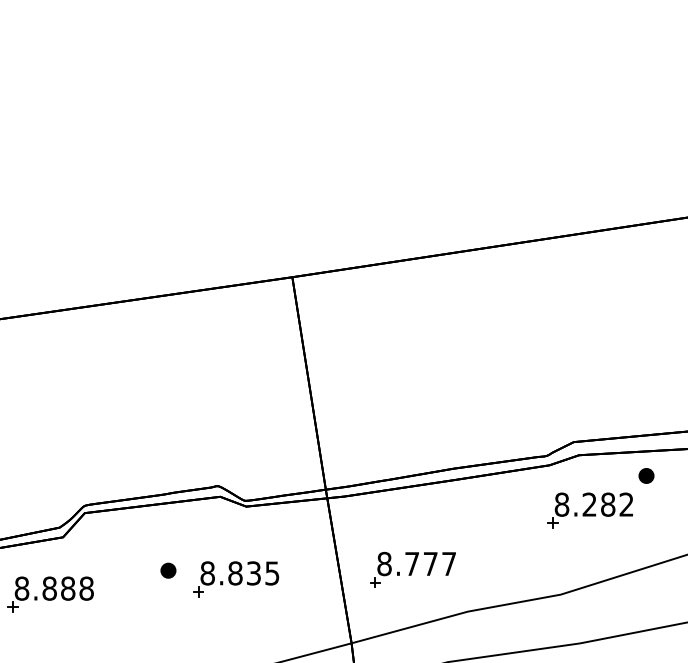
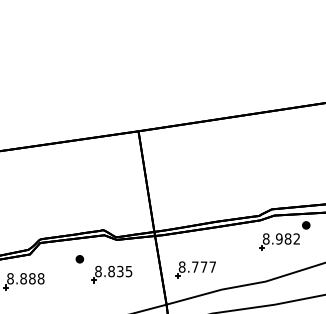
text: (590, 503) -> (279, 238), 8.282 -> 8.982
part: (167, 571) -> (79, 259), moved

